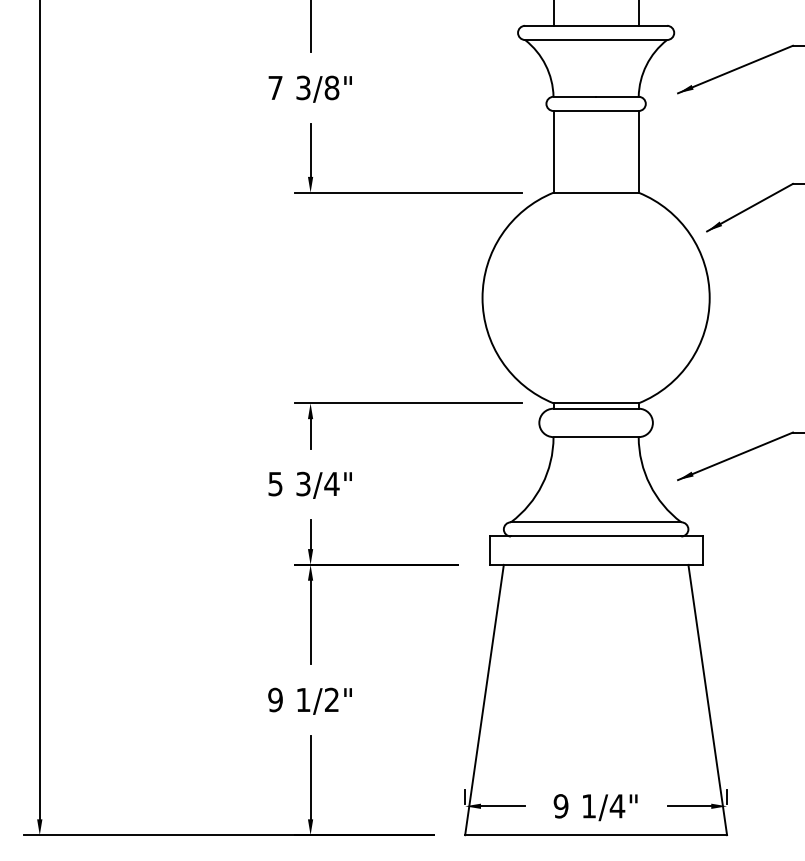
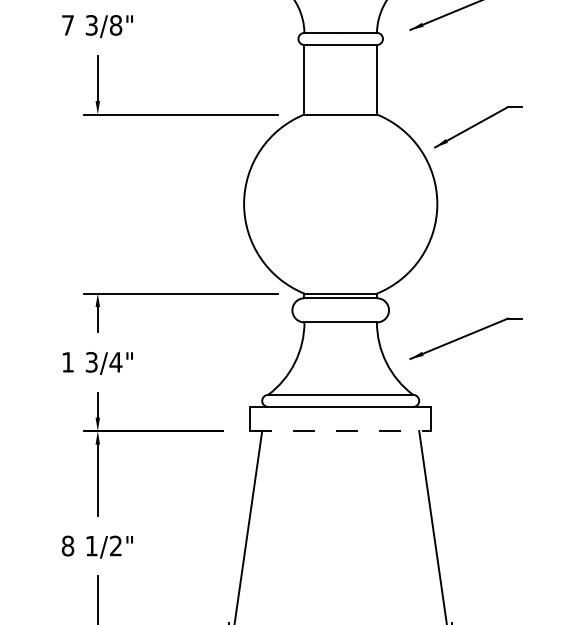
text: (275, 484) -> (67, 362), 5 -> 1
line: (596, 564) -> (341, 430), solid -> dashed
text: (275, 700) -> (67, 546), 9 -> 8

